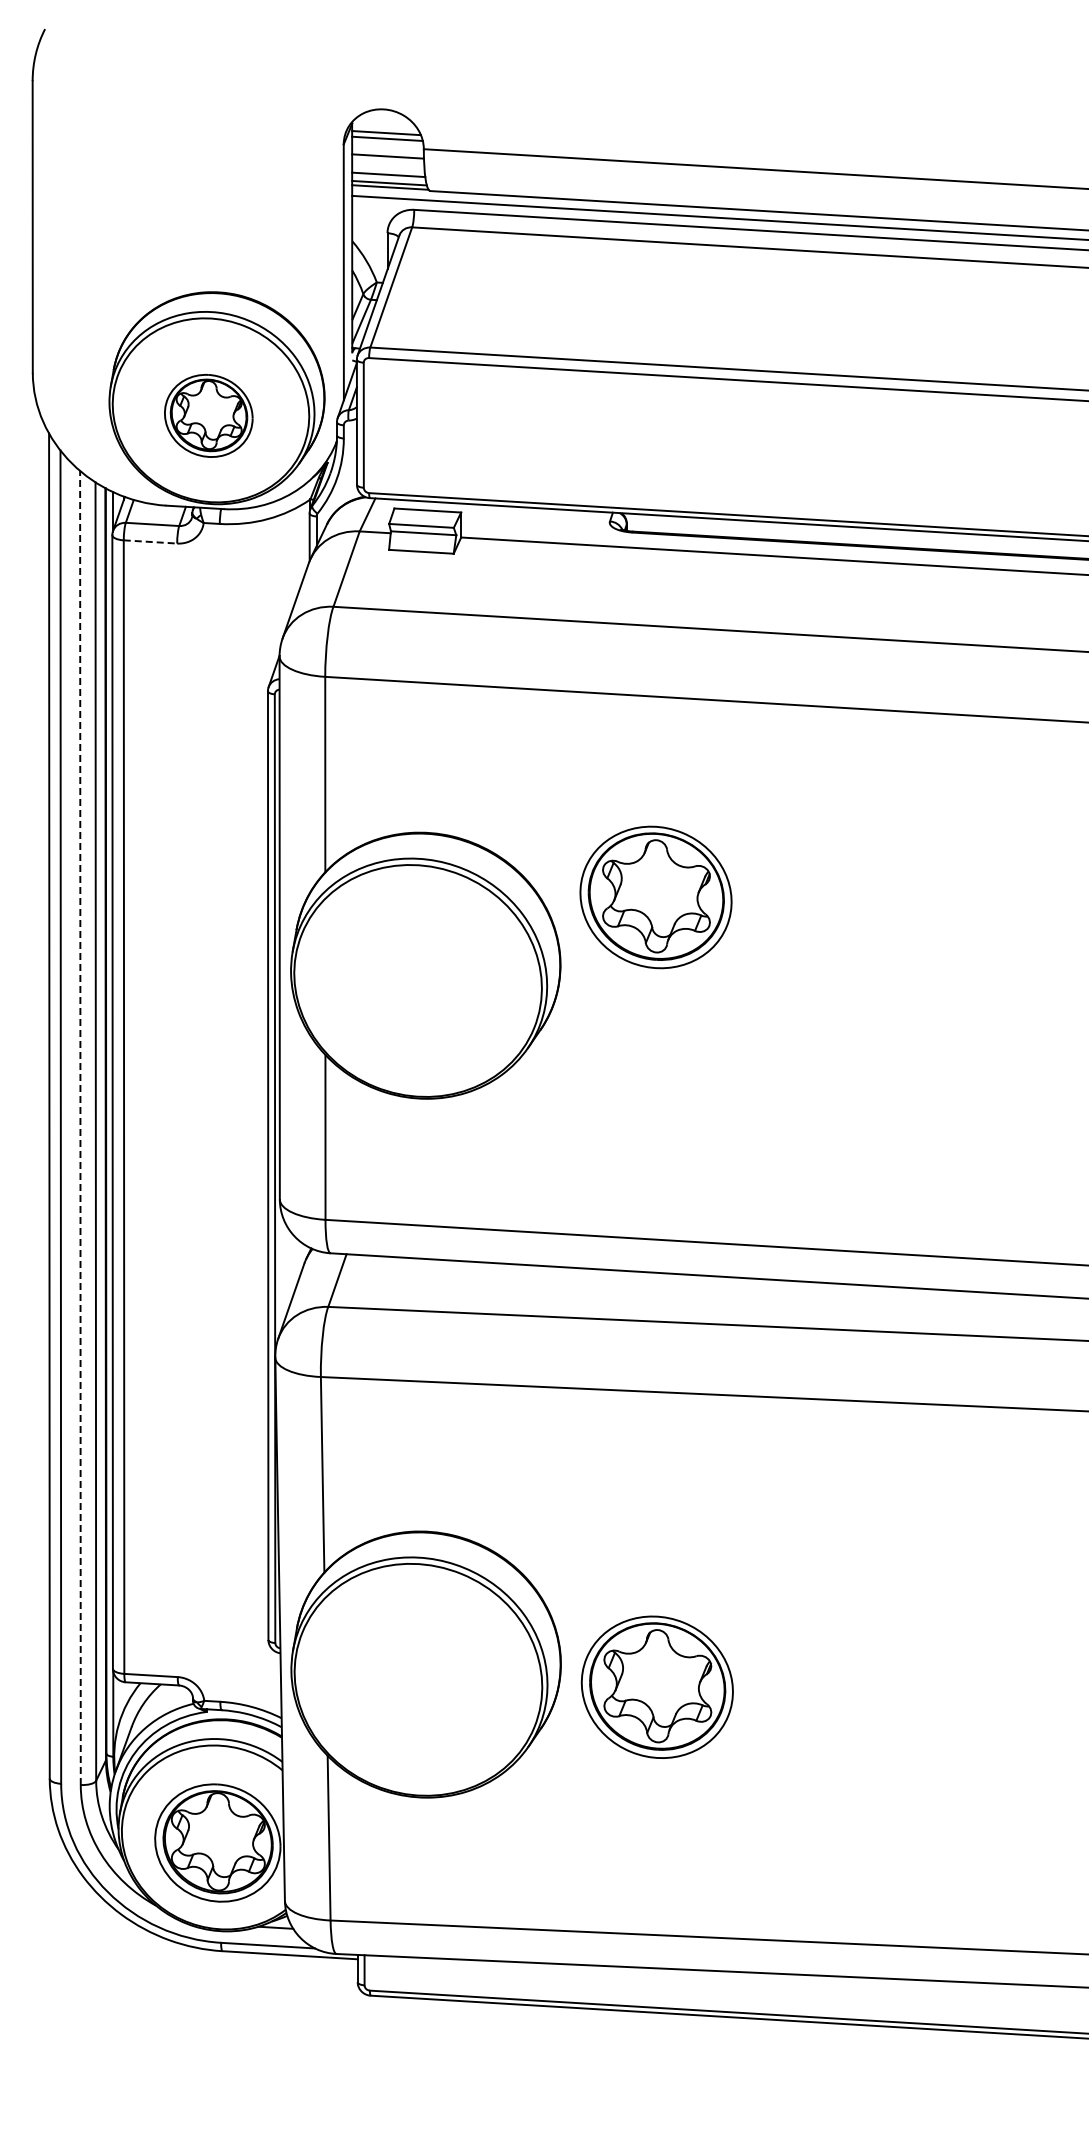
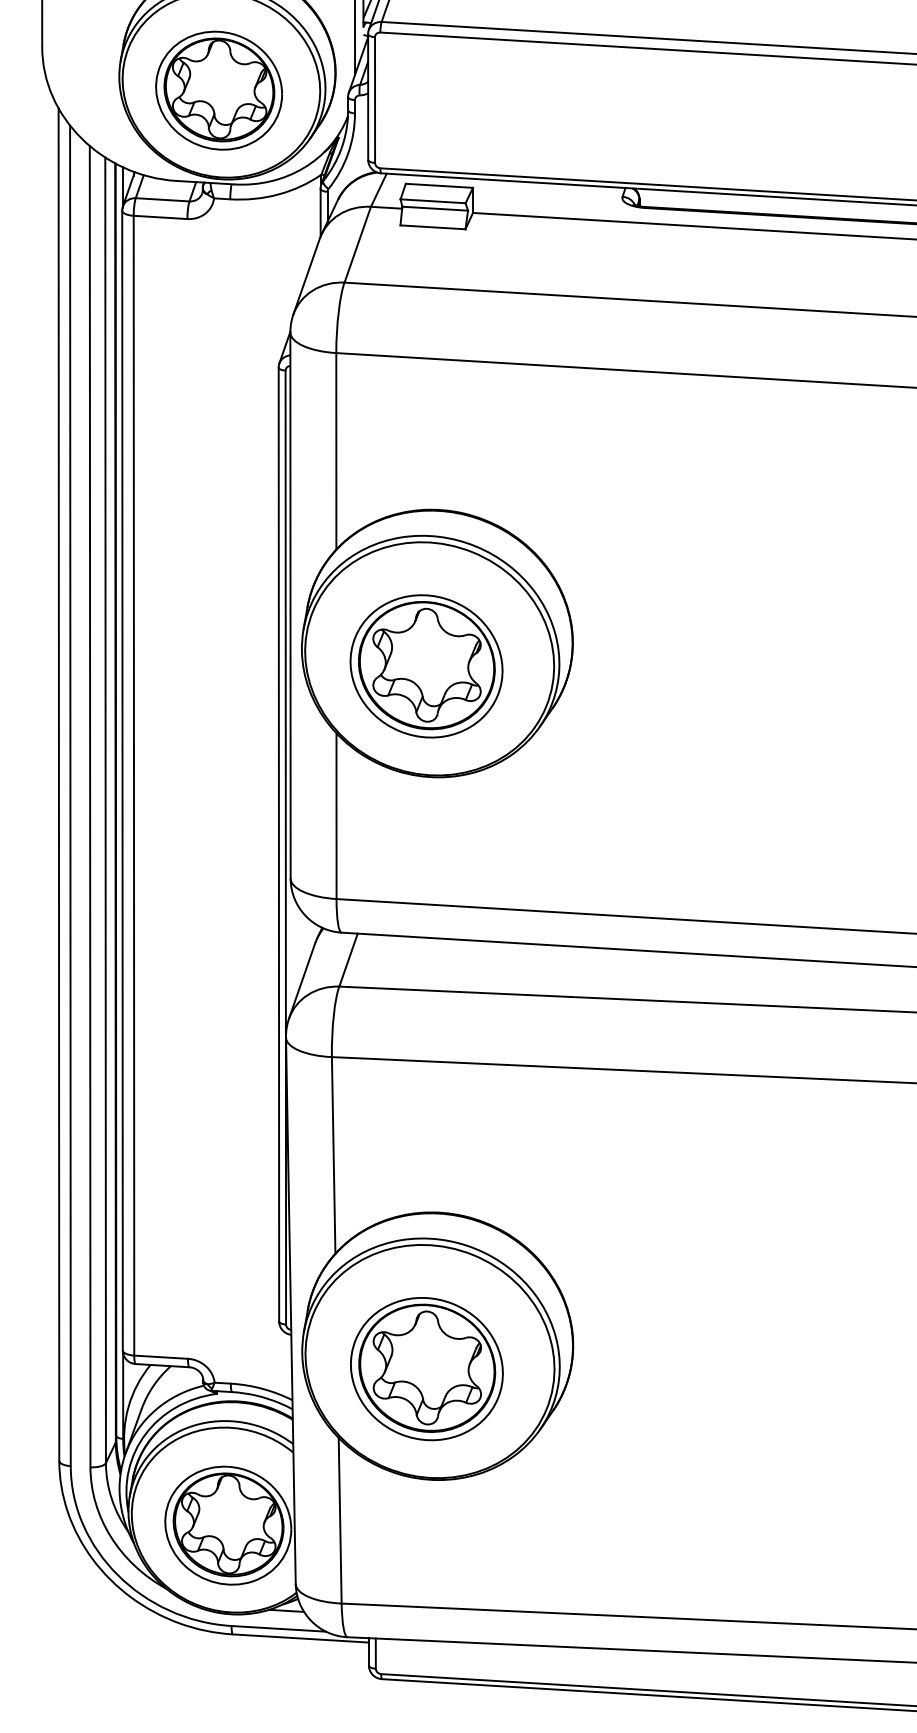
part: (208, 415) -> (218, 90), size x1.43
line: (150, 541) -> (160, 216), dashed -> solid
part: (655, 897) -> (426, 666), moved
line: (80, 1127) -> (90, 806), dashed -> solid
part: (656, 1686) -> (426, 1368), moved

